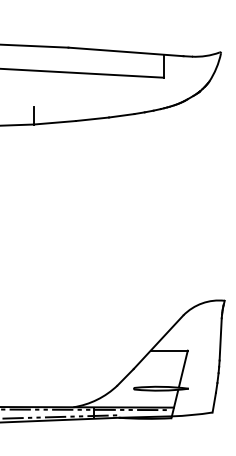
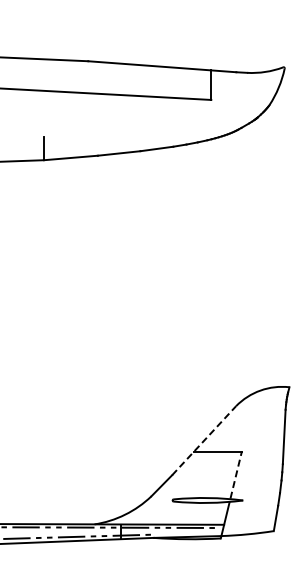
line: (158, 342) -> (204, 440), solid -> dashed
line: (183, 368) -> (236, 474), solid -> dashed

